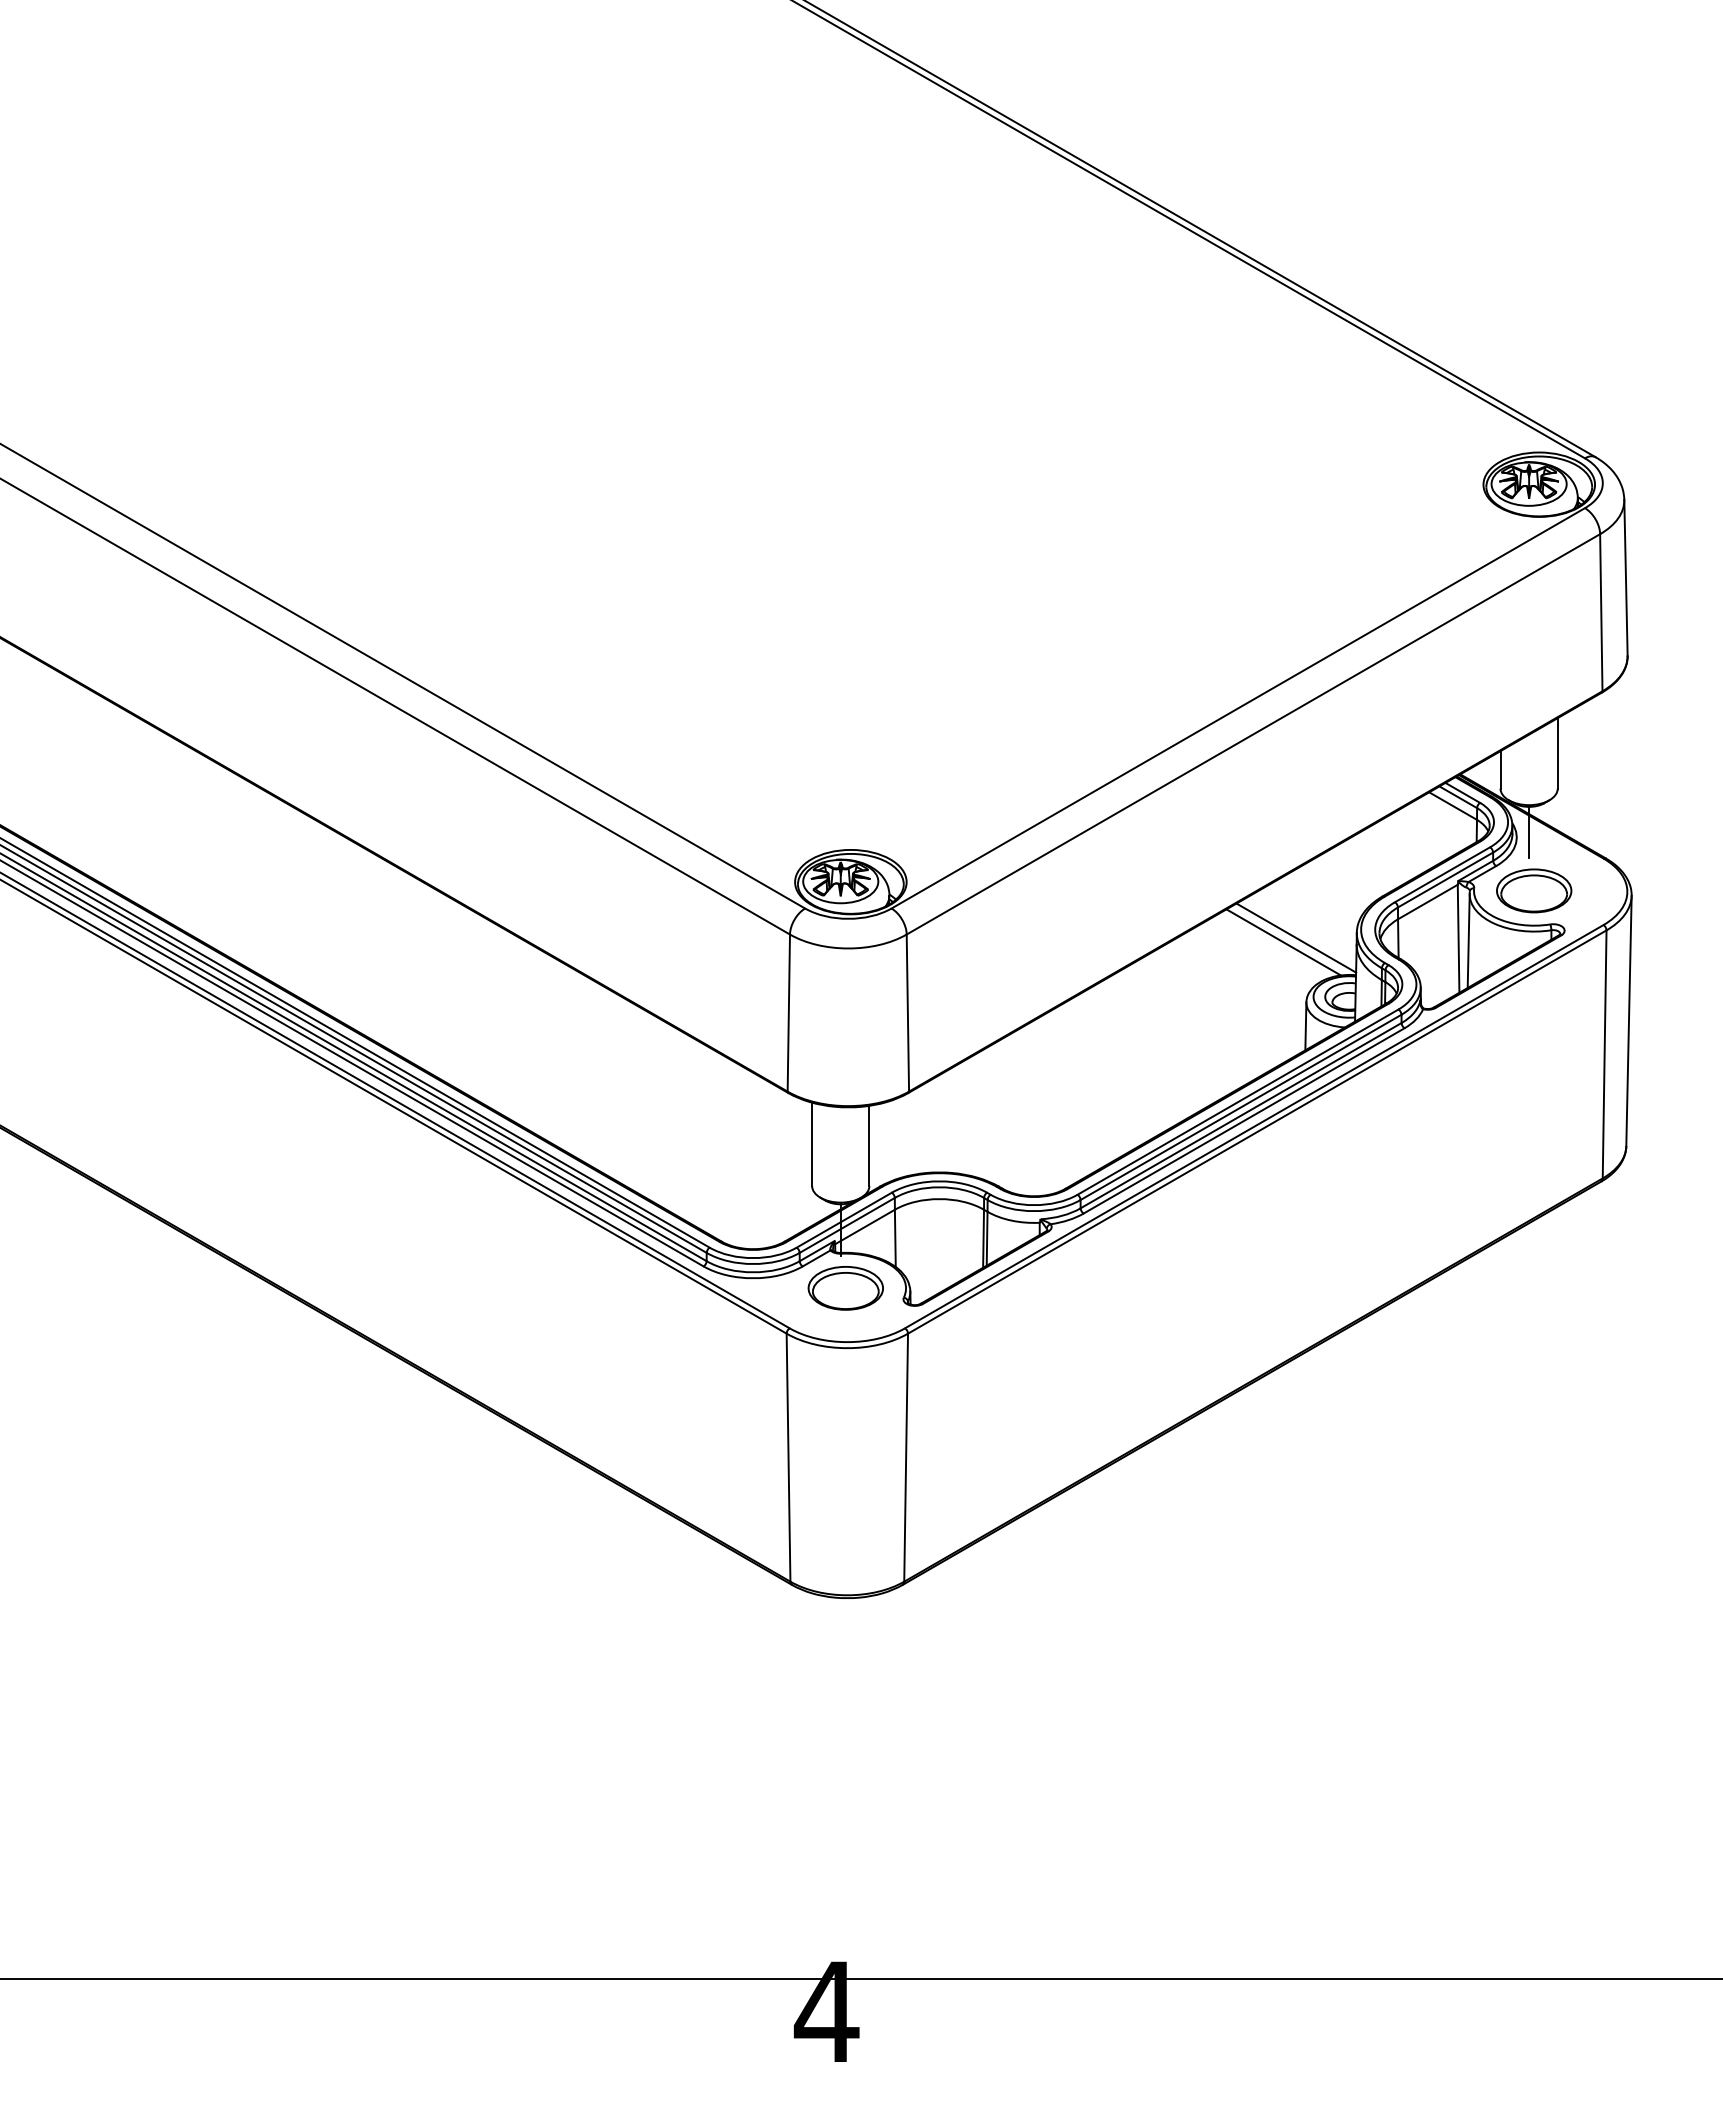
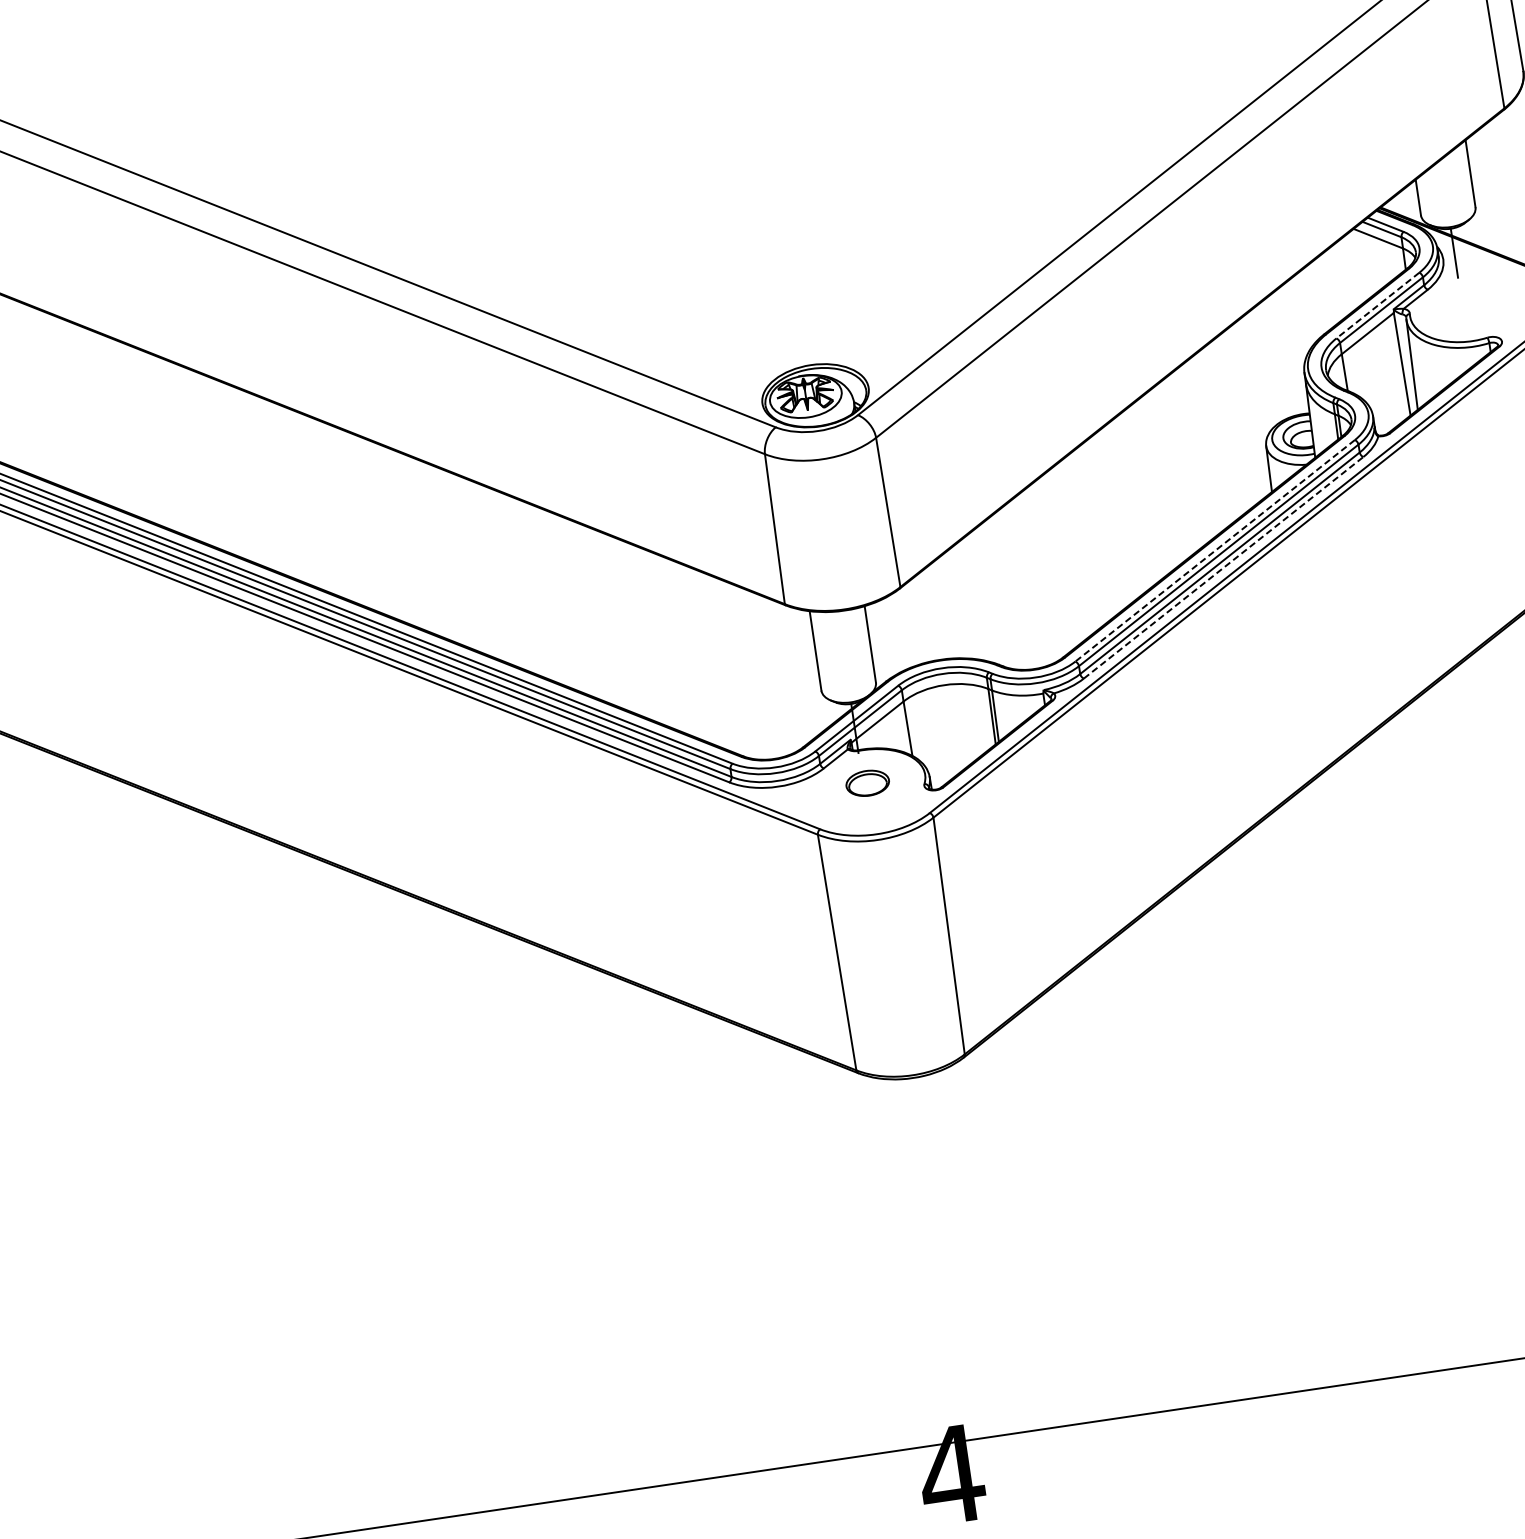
line: (1442, 874) -> (1377, 305), solid -> dashed
part: (1534, 890) -> (1467, 307), removed
line: (1296, 937) -> (1247, 385), removed
line: (1283, 942) -> (1235, 392), removed
line: (1237, 1102) -> (1214, 551), solid -> dashed
line: (1244, 1120) -> (1223, 567), solid -> dashed
part: (845, 1288) -> (867, 783), size x0.6

